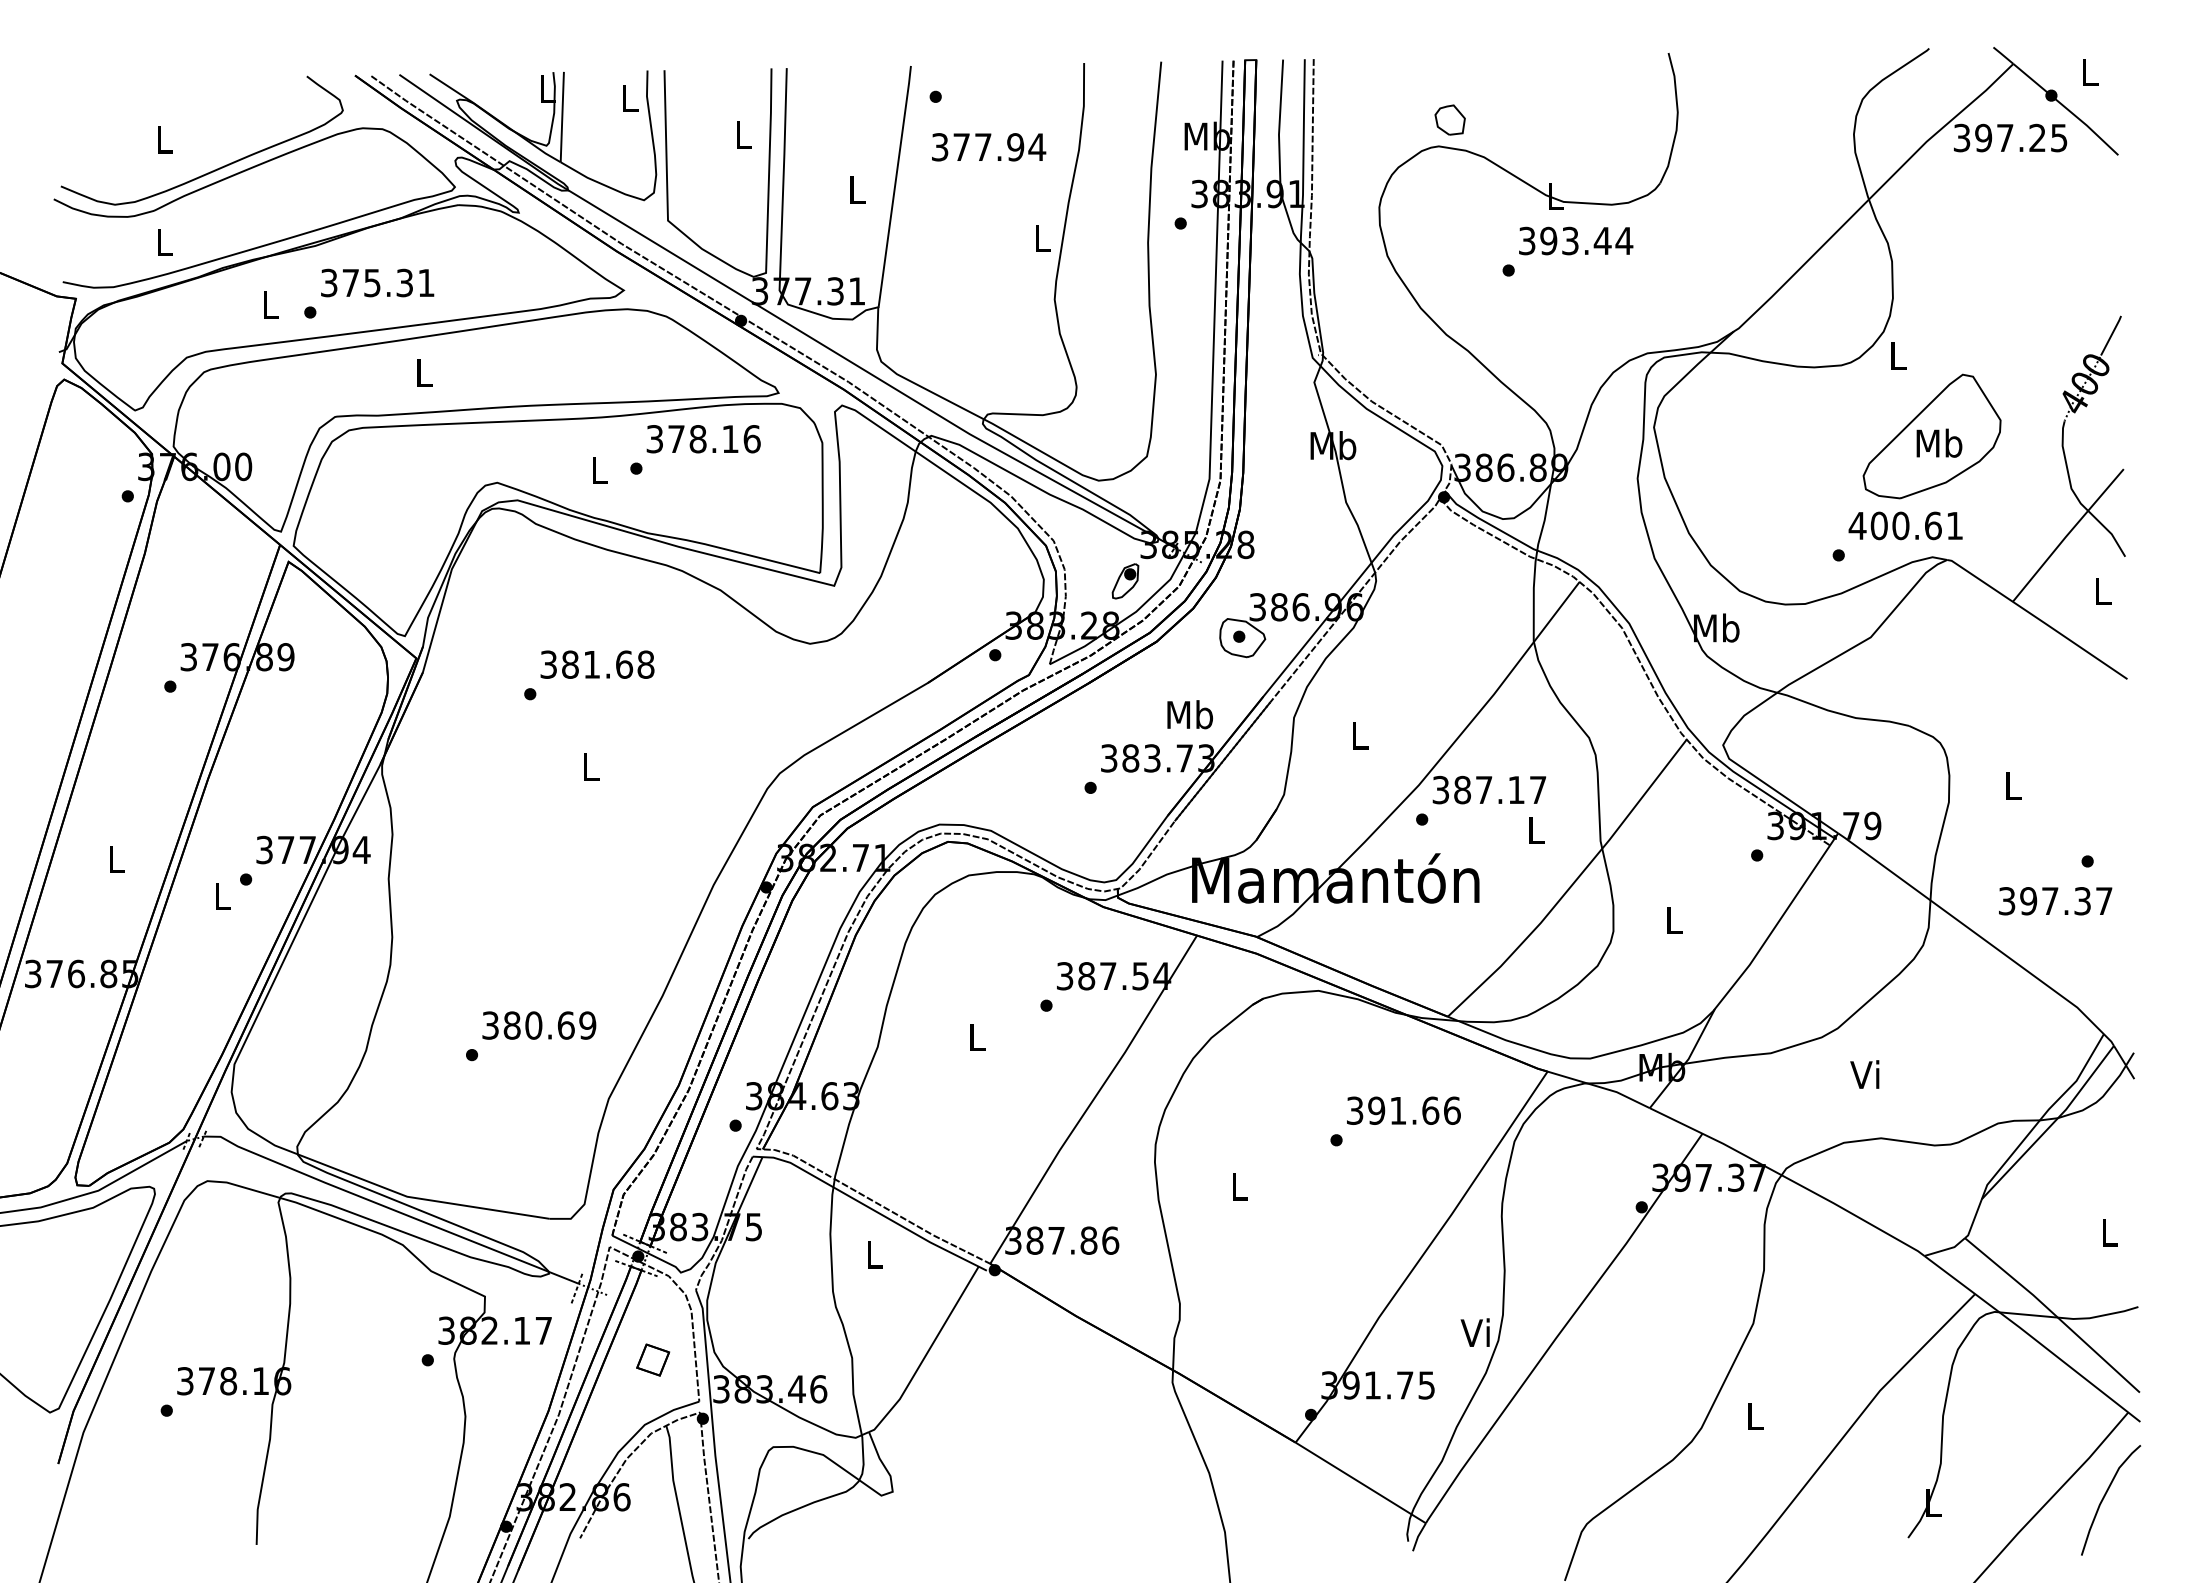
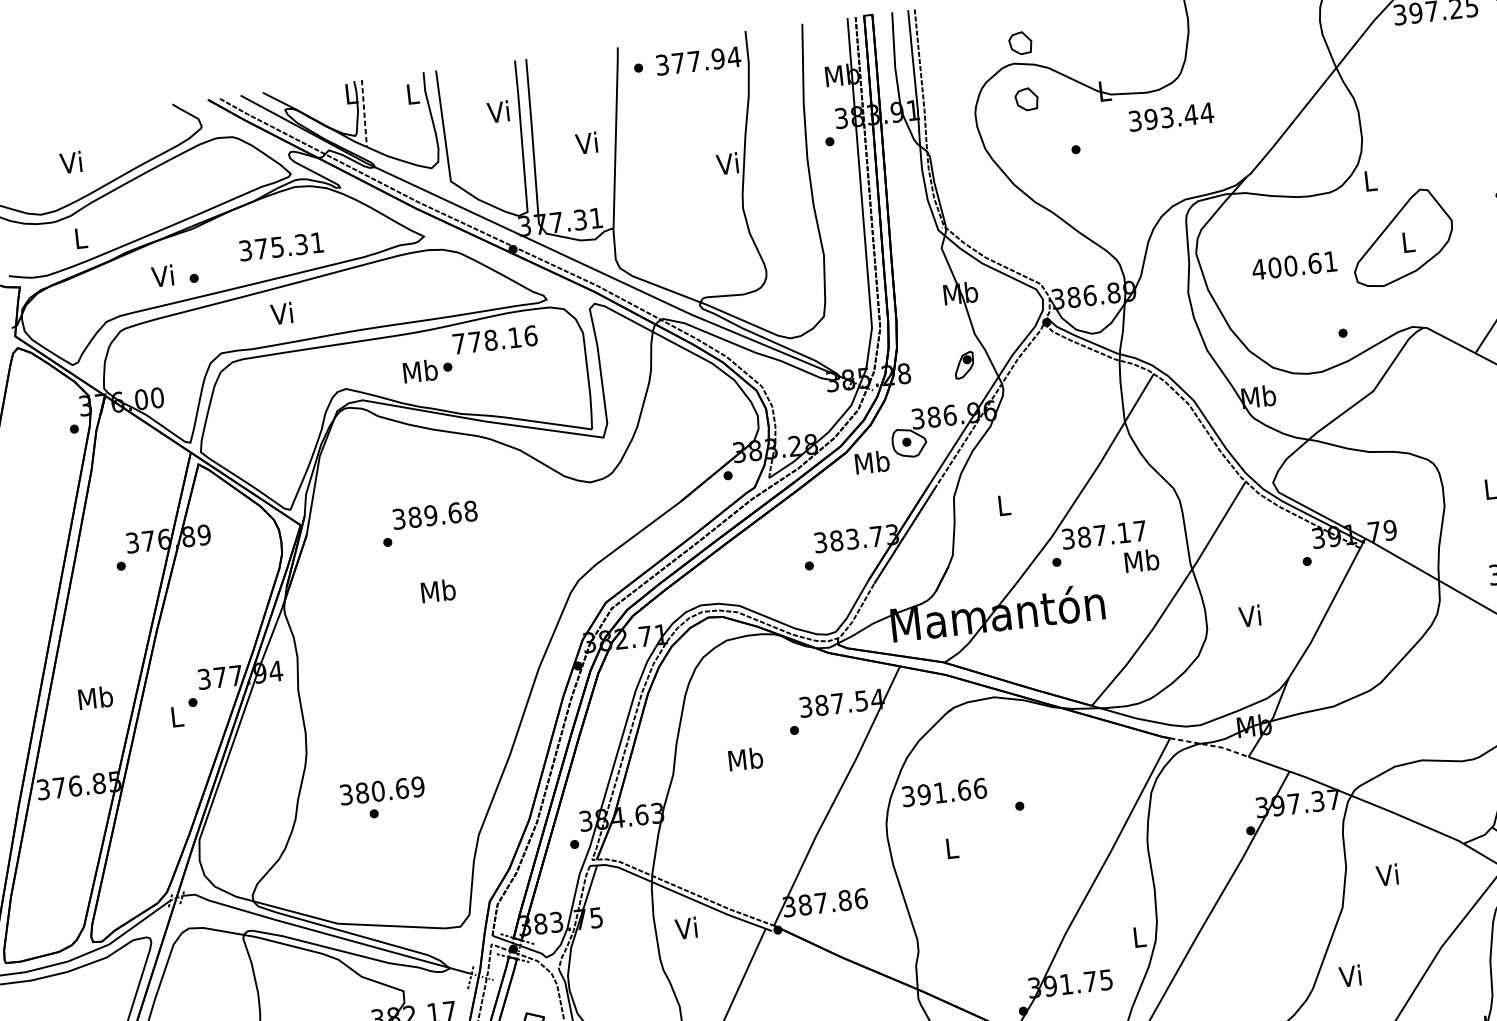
line: (562, 117) -> (364, 113), solid -> dashed
text: (741, 134) -> (498, 111), L -> Vi
text: (162, 138) -> (70, 161), L -> Vi
text: (989, 147) -> (698, 61), moved
text: (854, 189) -> (586, 143), L -> Vi
part: (1449, 195) -> (1026, 99), added
text: (1039, 237) -> (726, 163), L -> Vi
text: (1576, 240) -> (1171, 116), moved
text: (377, 282) -> (281, 246), moved
text: (267, 304) -> (161, 276), L -> Vi
text: (421, 372) -> (281, 313), L -> Vi
text: (654, 439) -> (458, 344), 378.16 -> 778.16
text: (1939, 442) -> (1408, 241), Mb -> L
text: (599, 469) -> (420, 370), L -> Mb
text: (1905, 525) -> (1294, 265), moved
part: (1125, 581) -> (964, 365), moved
text: (591, 664) -> (430, 515), 381.68 -> 389.68
text: (1189, 714) -> (871, 462), moved
text: (590, 766) -> (438, 590), L -> Mb
text: (1536, 829) -> (1142, 560), L -> Mb
text: (116, 858) -> (95, 697), L -> Mb
text: (1671, 919) -> (1249, 615), L -> Vi
text: (539, 1025) -> (382, 790), moved
text: (976, 1036) -> (745, 758), L -> Mb
text: (1864, 1074) -> (1386, 875), moved
line: (1600, 1087) -> (1210, 745), solid -> dashed
text: (1403, 1110) -> (944, 792), moved
text: (871, 1253) -> (685, 927), L -> Vi
text: (1474, 1332) -> (1137, 936), Vi -> L
text: (1752, 1415) -> (1349, 975), L -> Vi

